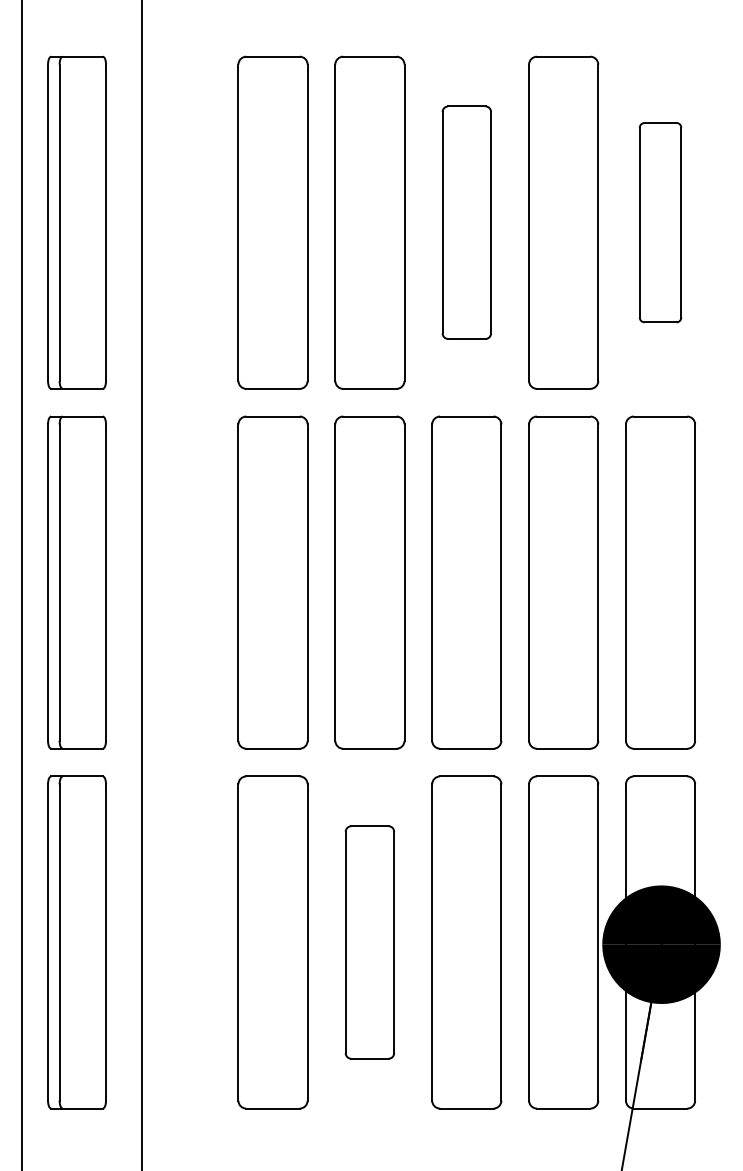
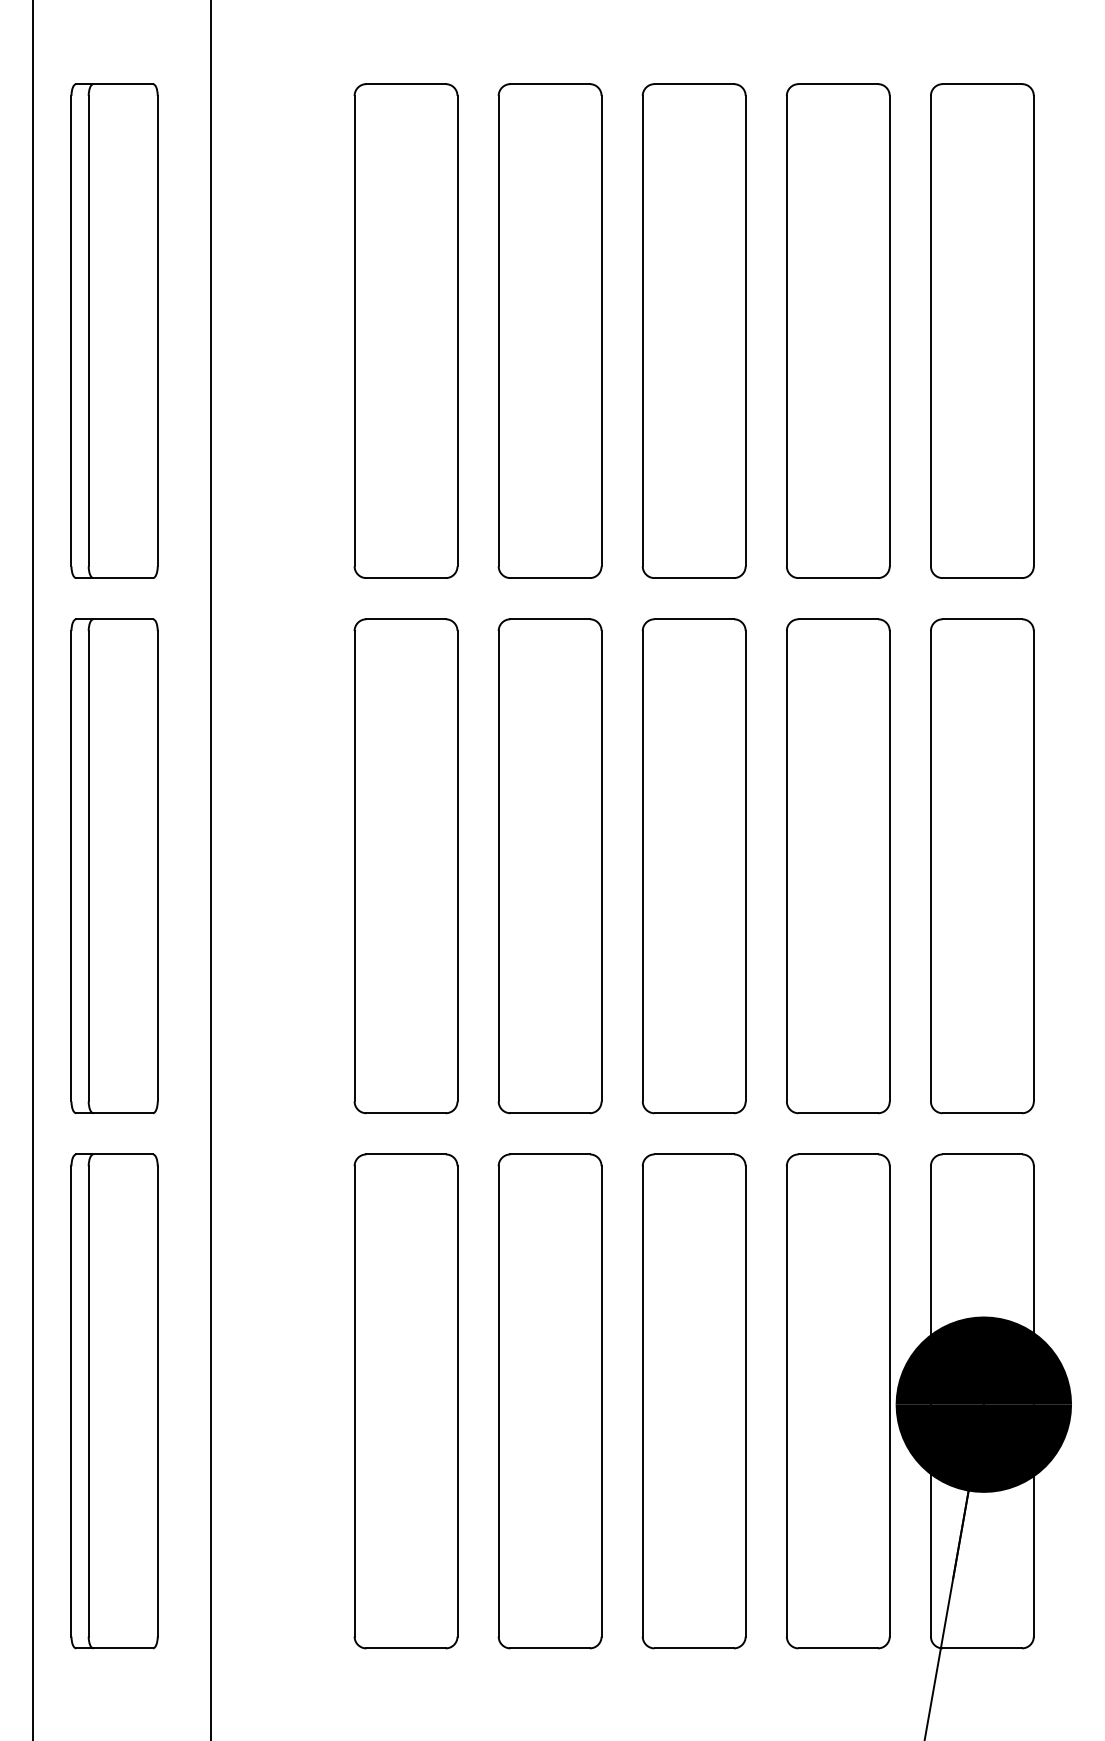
part: (466, 222) -> (693, 330), size x1.43
part: (660, 222) -> (982, 330), size x1.67
part: (369, 942) -> (549, 1401), size x1.43

